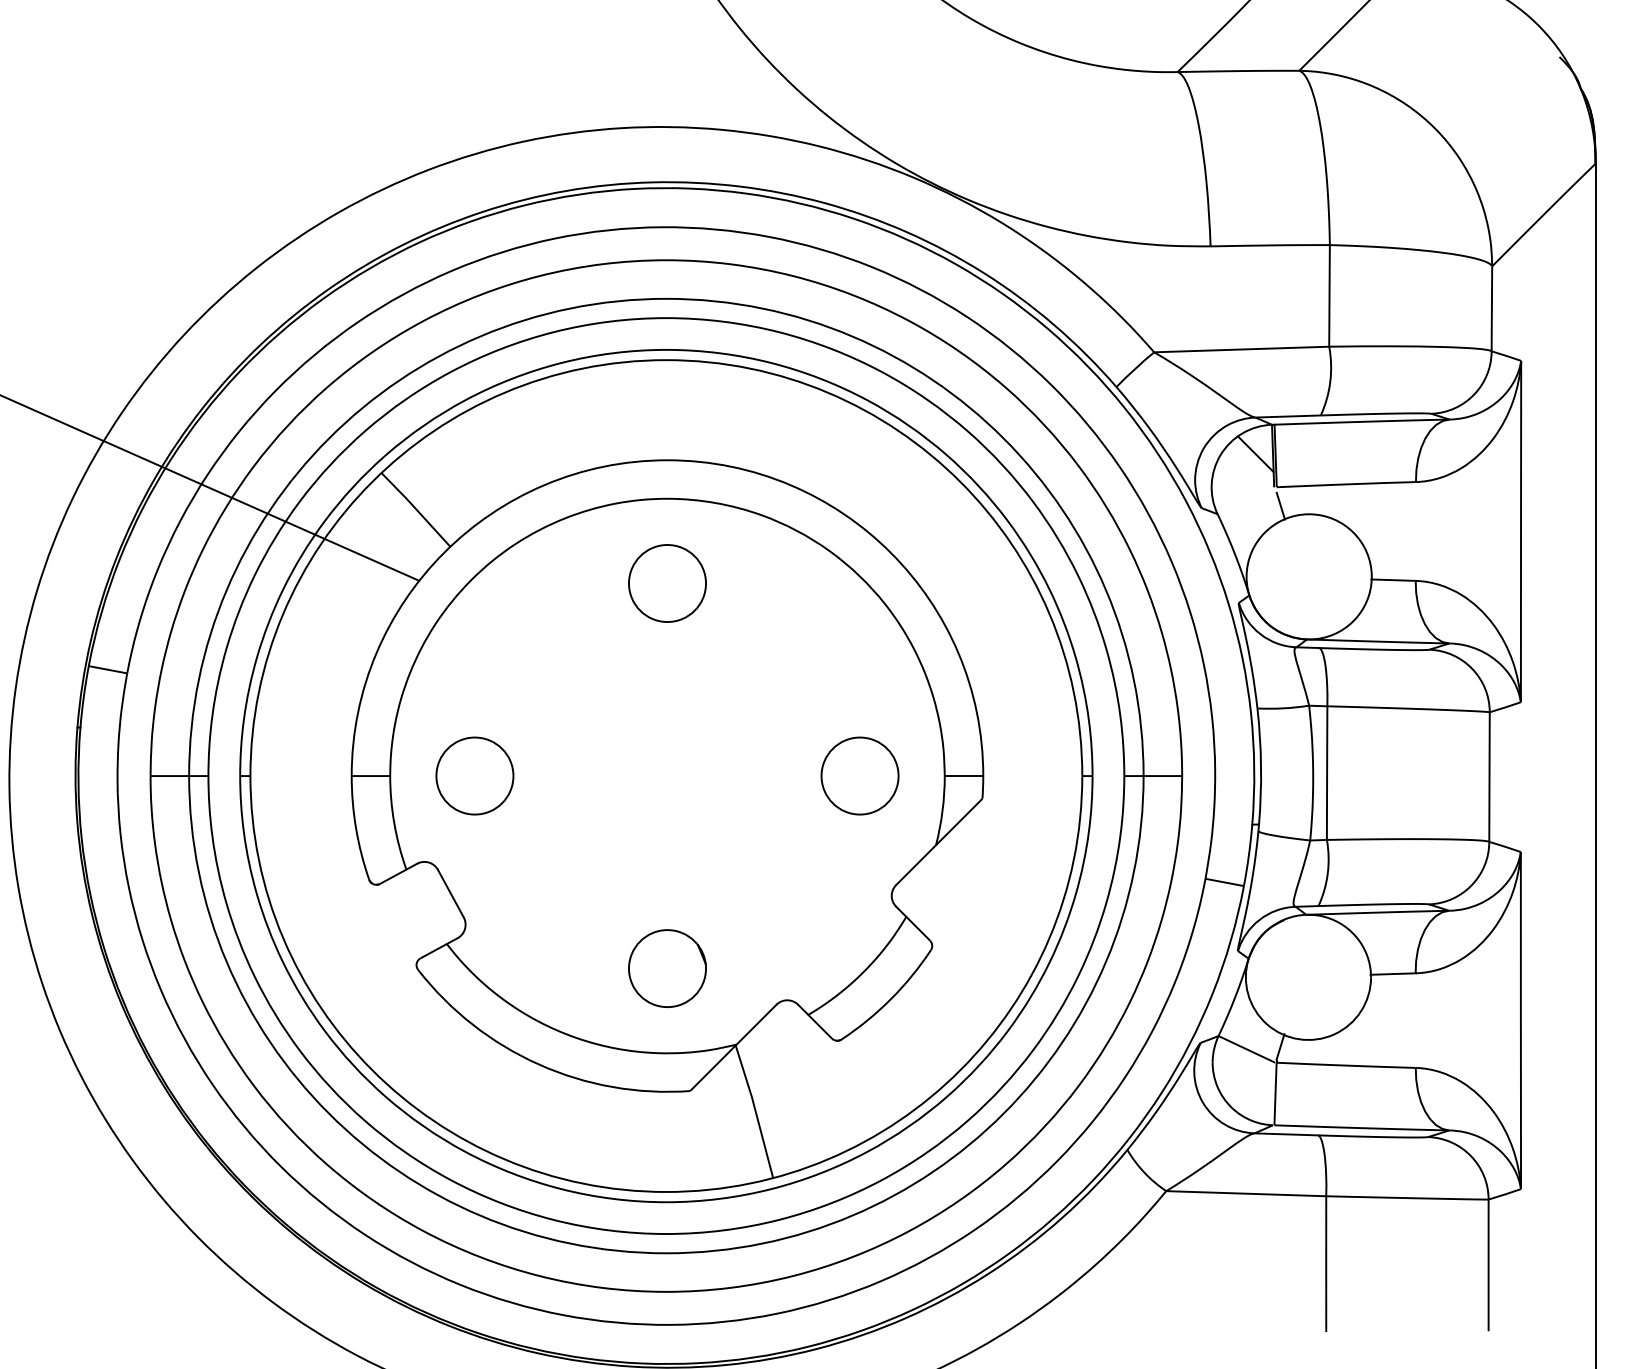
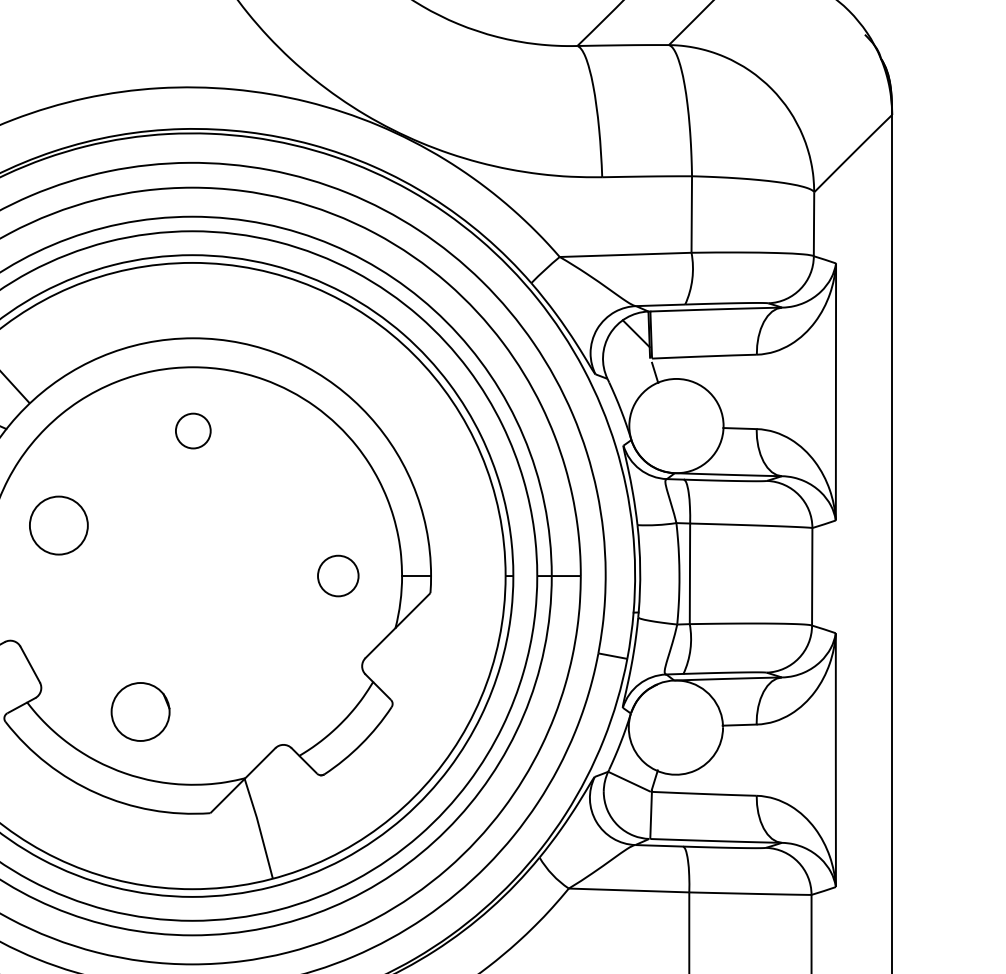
circle: (667, 583) -> (193, 431), size x0.6
circle: (474, 775) -> (58, 525), moved
circle: (859, 775) -> (337, 575), size x0.7
circle: (667, 968) -> (140, 711), moved

